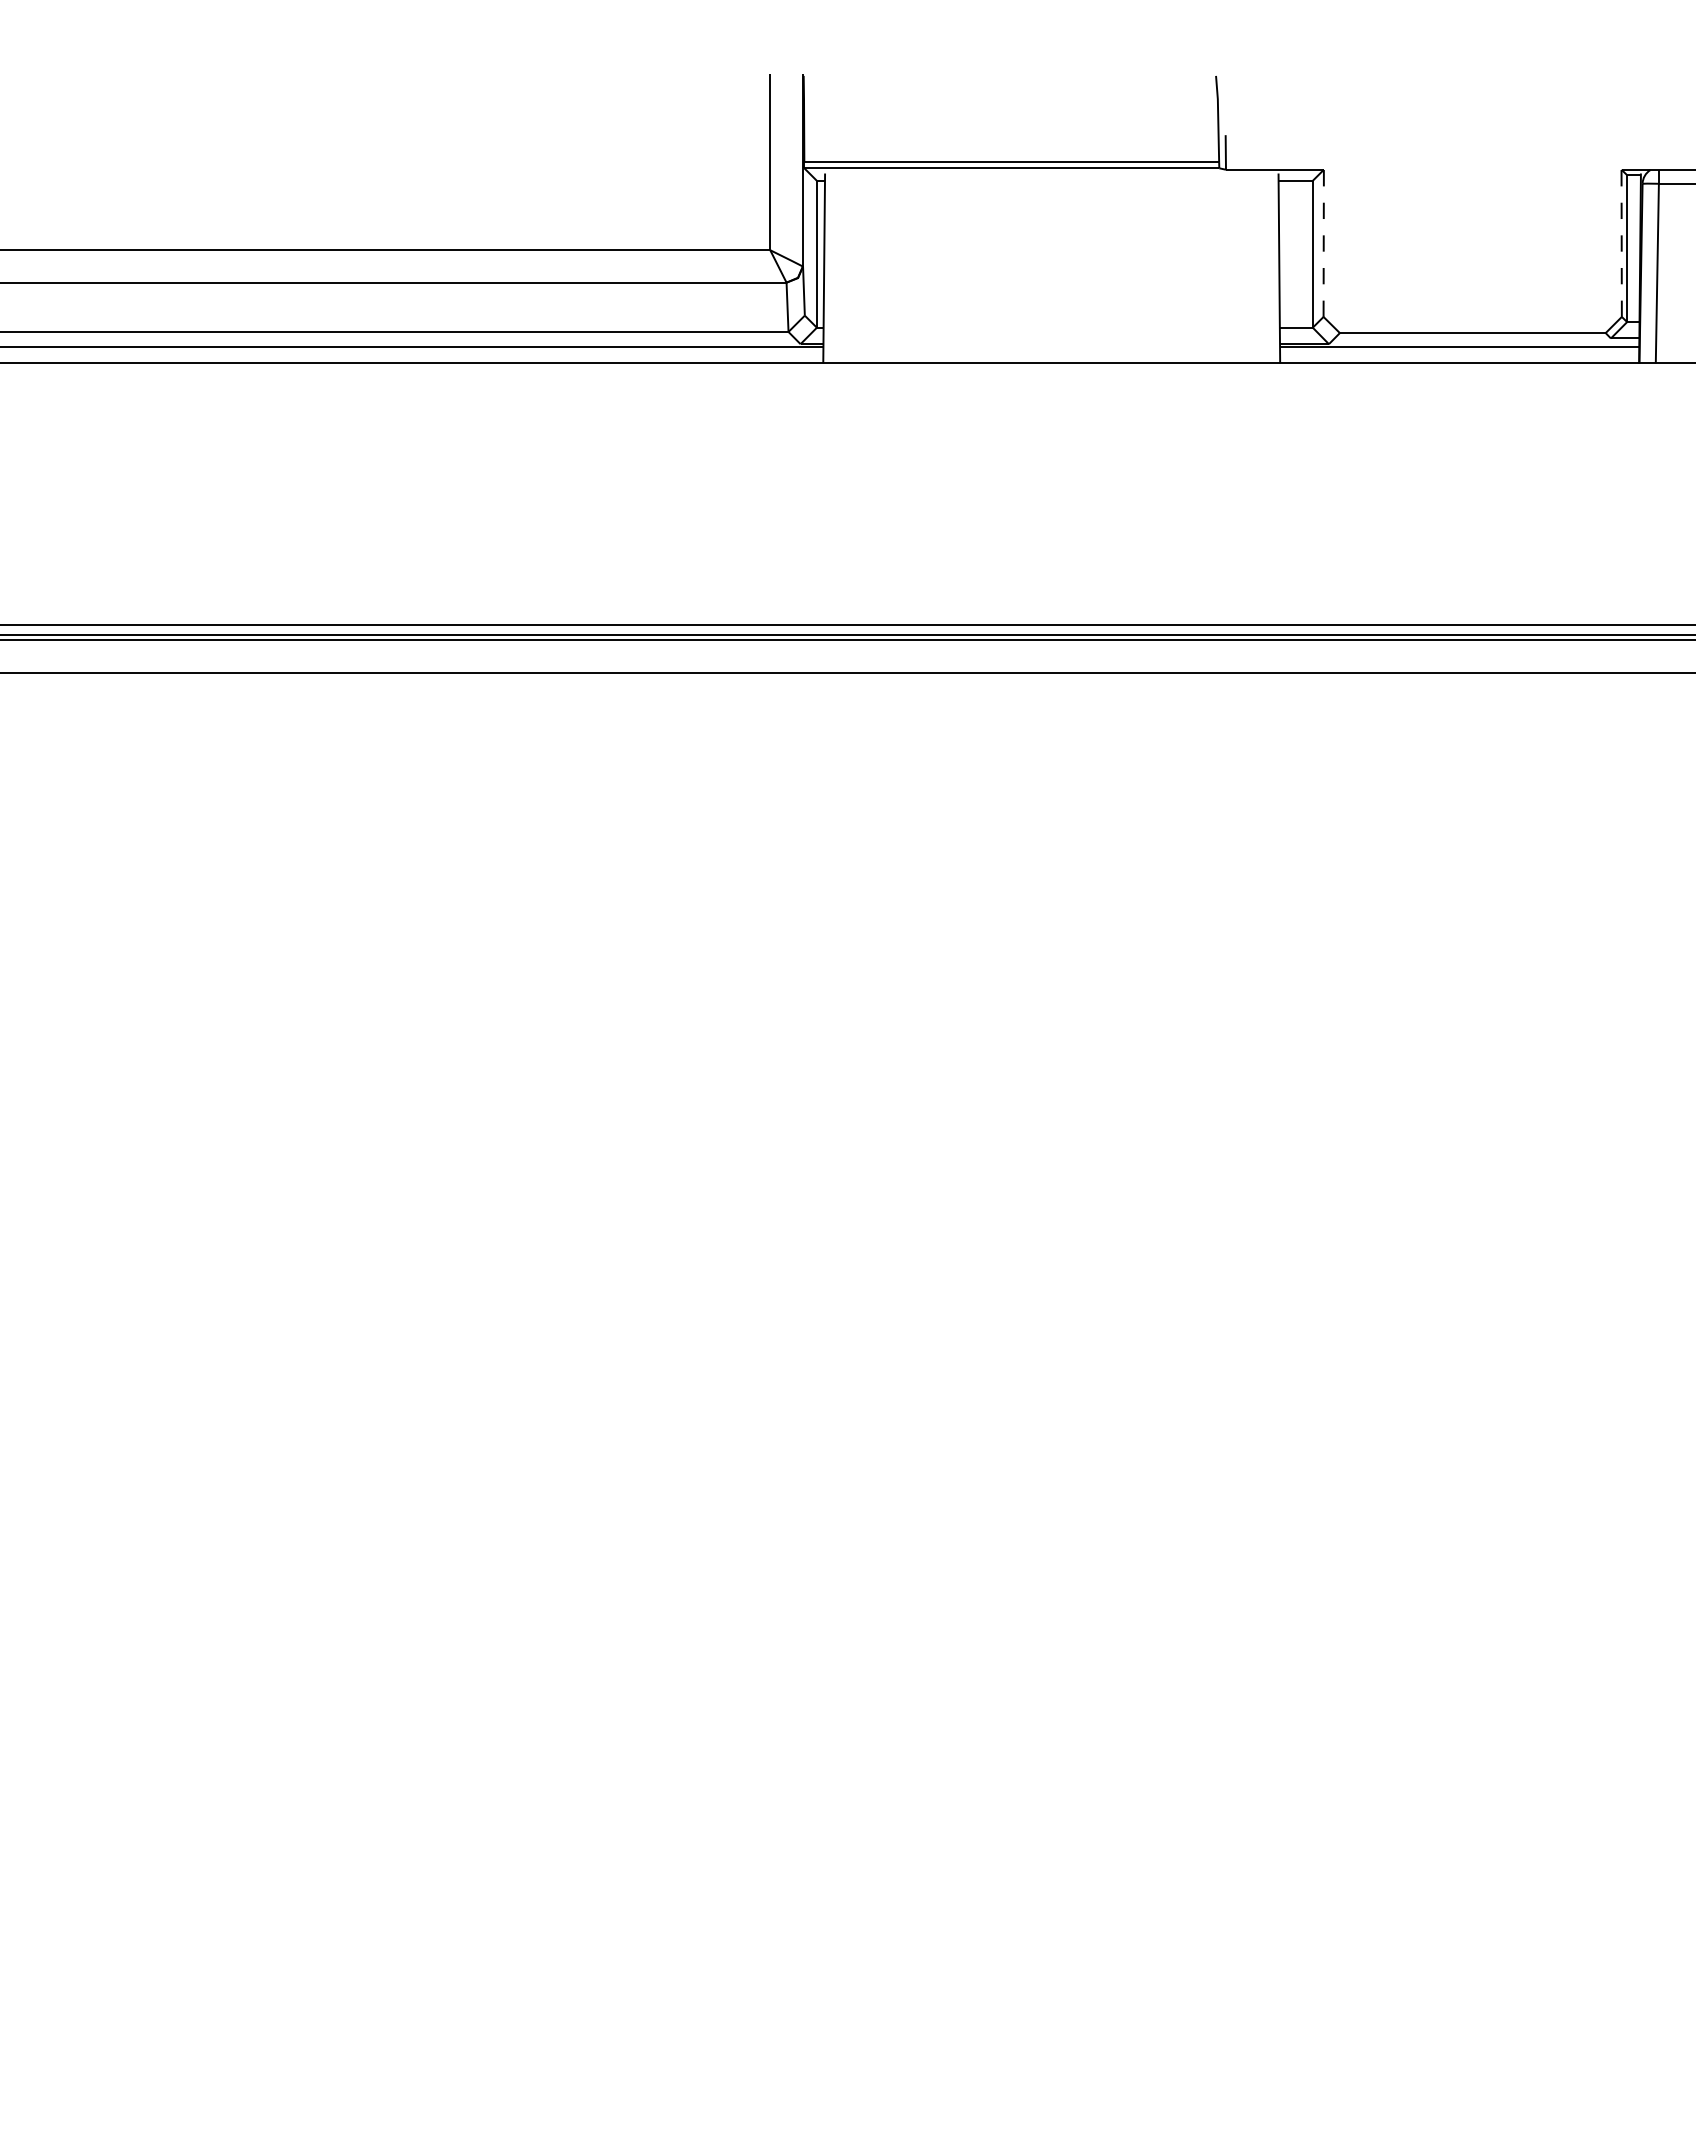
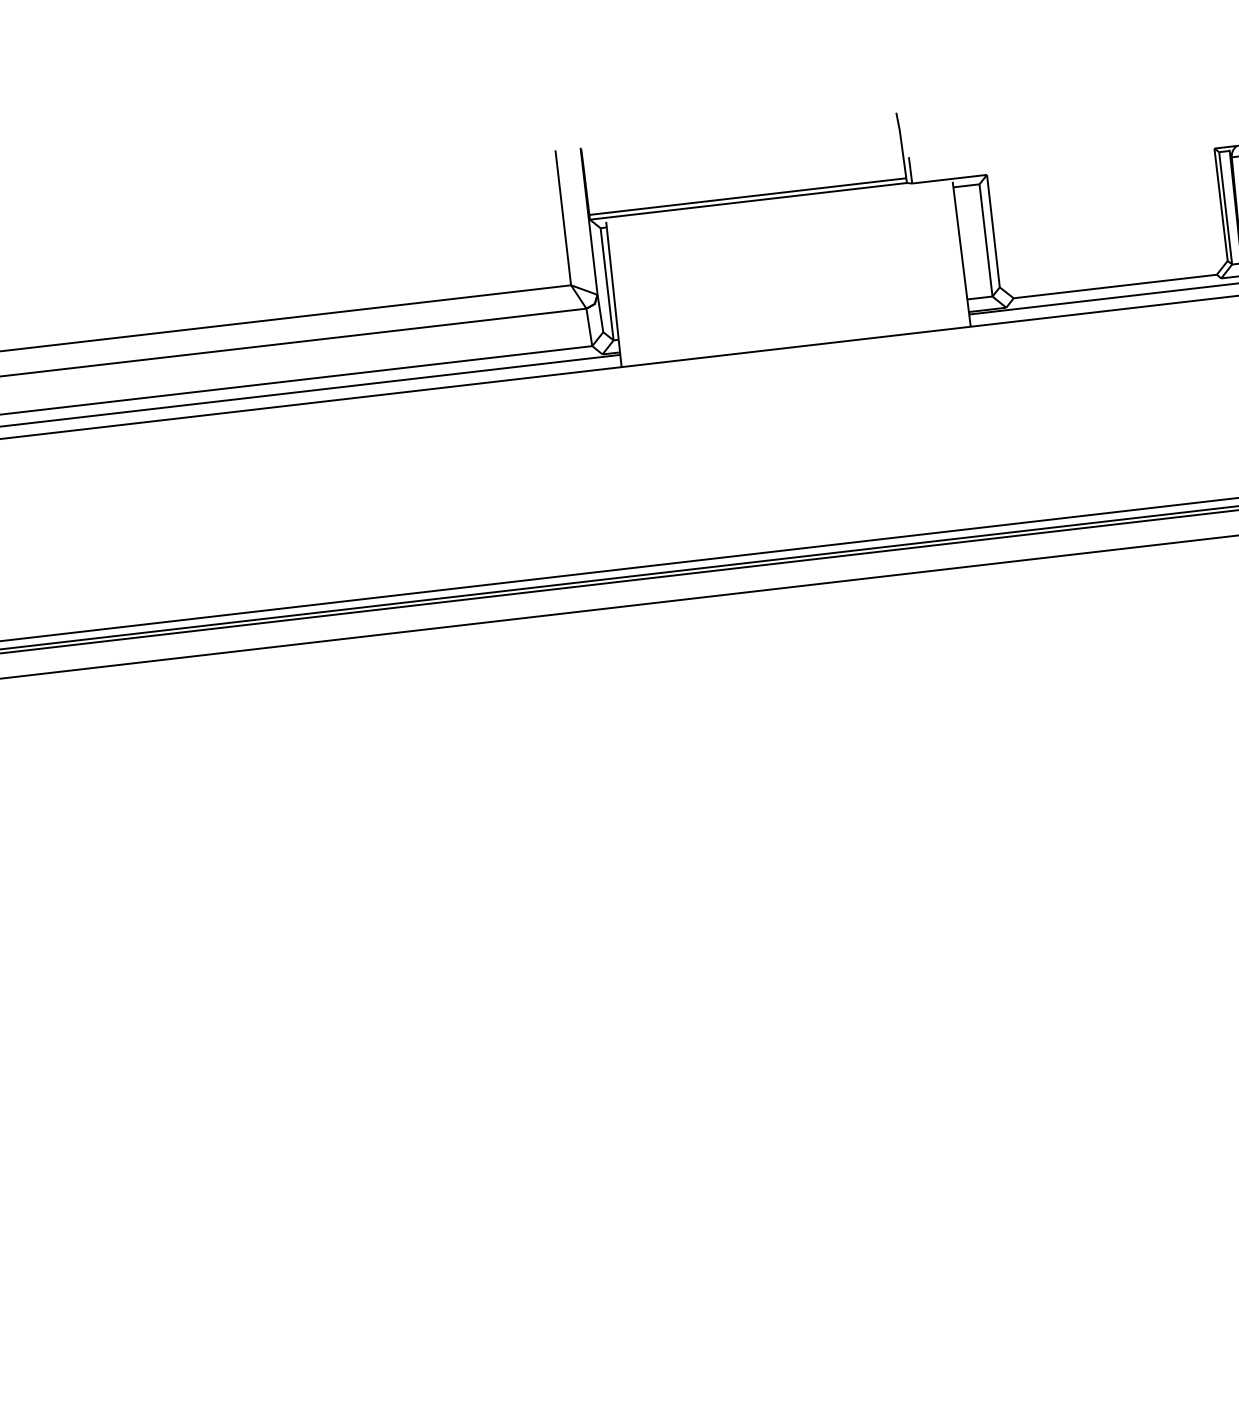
line: (1323, 243) -> (993, 231), dashed -> solid
line: (1621, 243) -> (1220, 204), dashed -> solid

